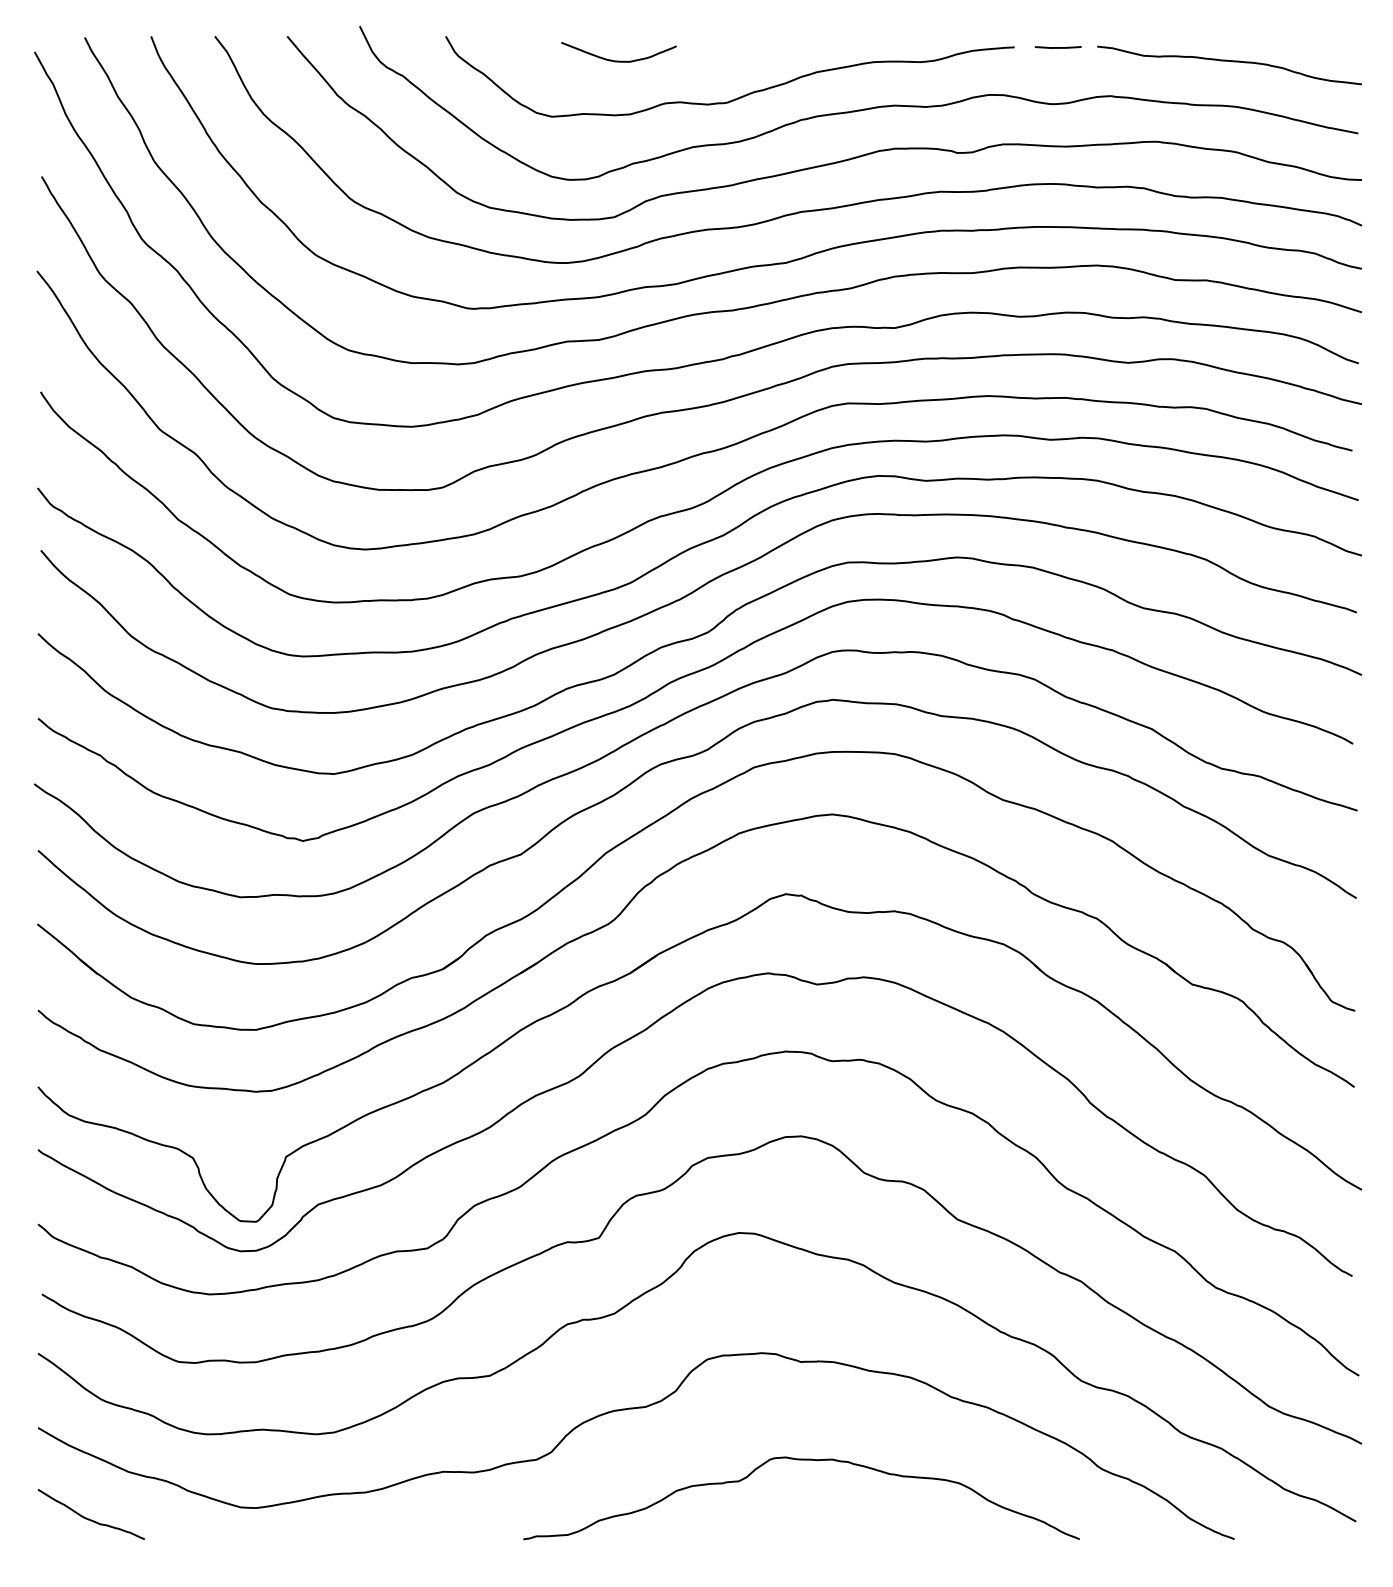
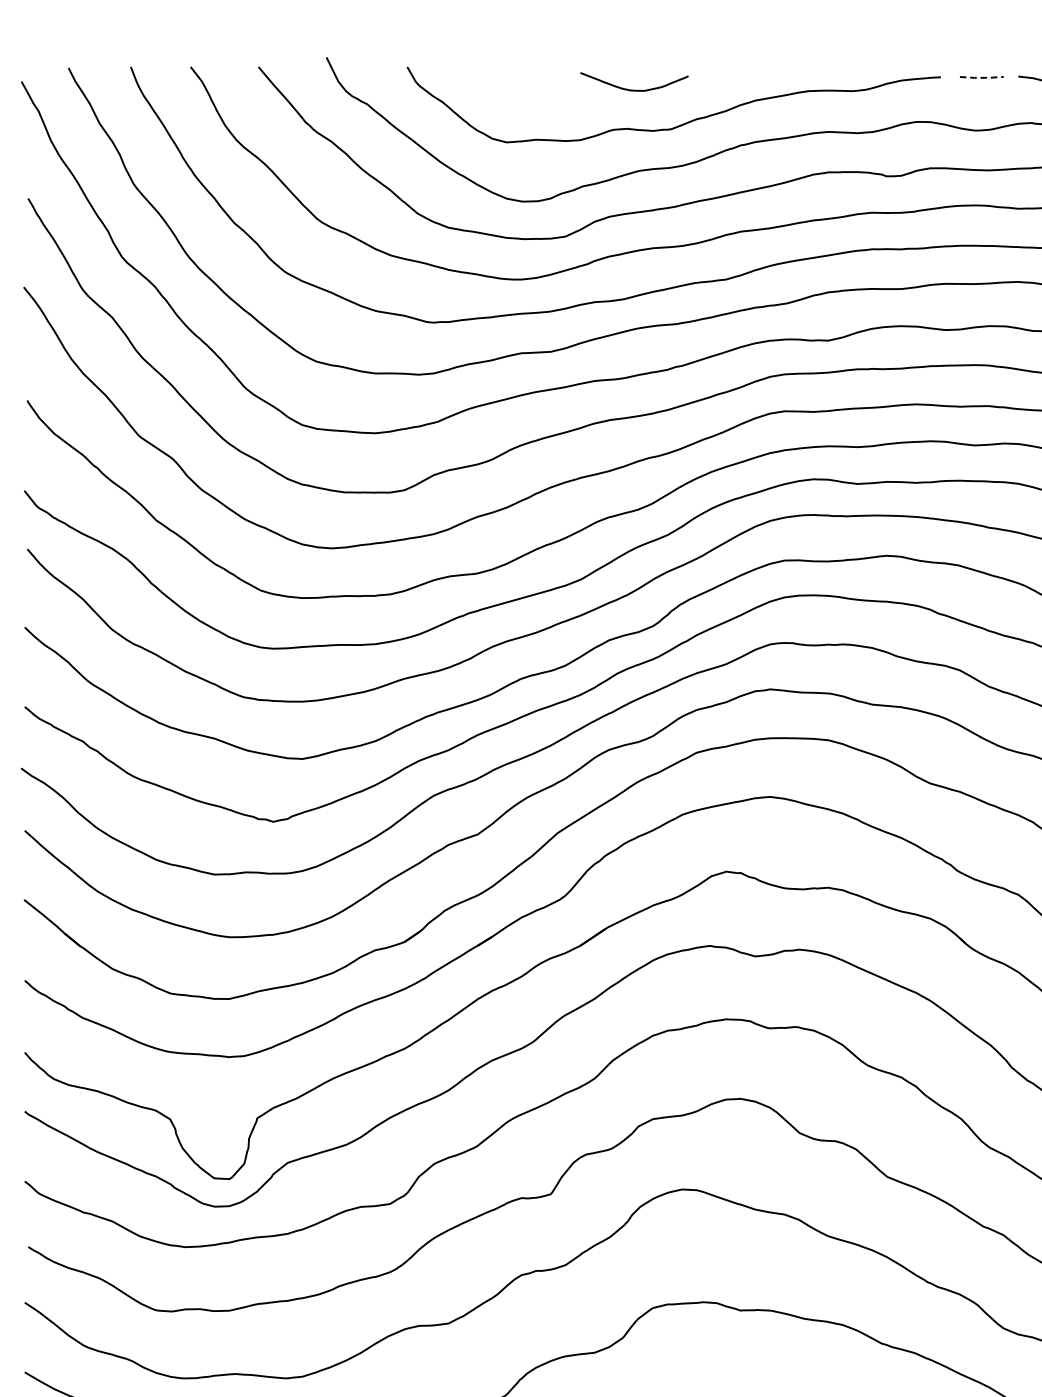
line: (1058, 47) -> (982, 77), solid -> dashed
curve: (618, 60) -> (634, 89), moved

